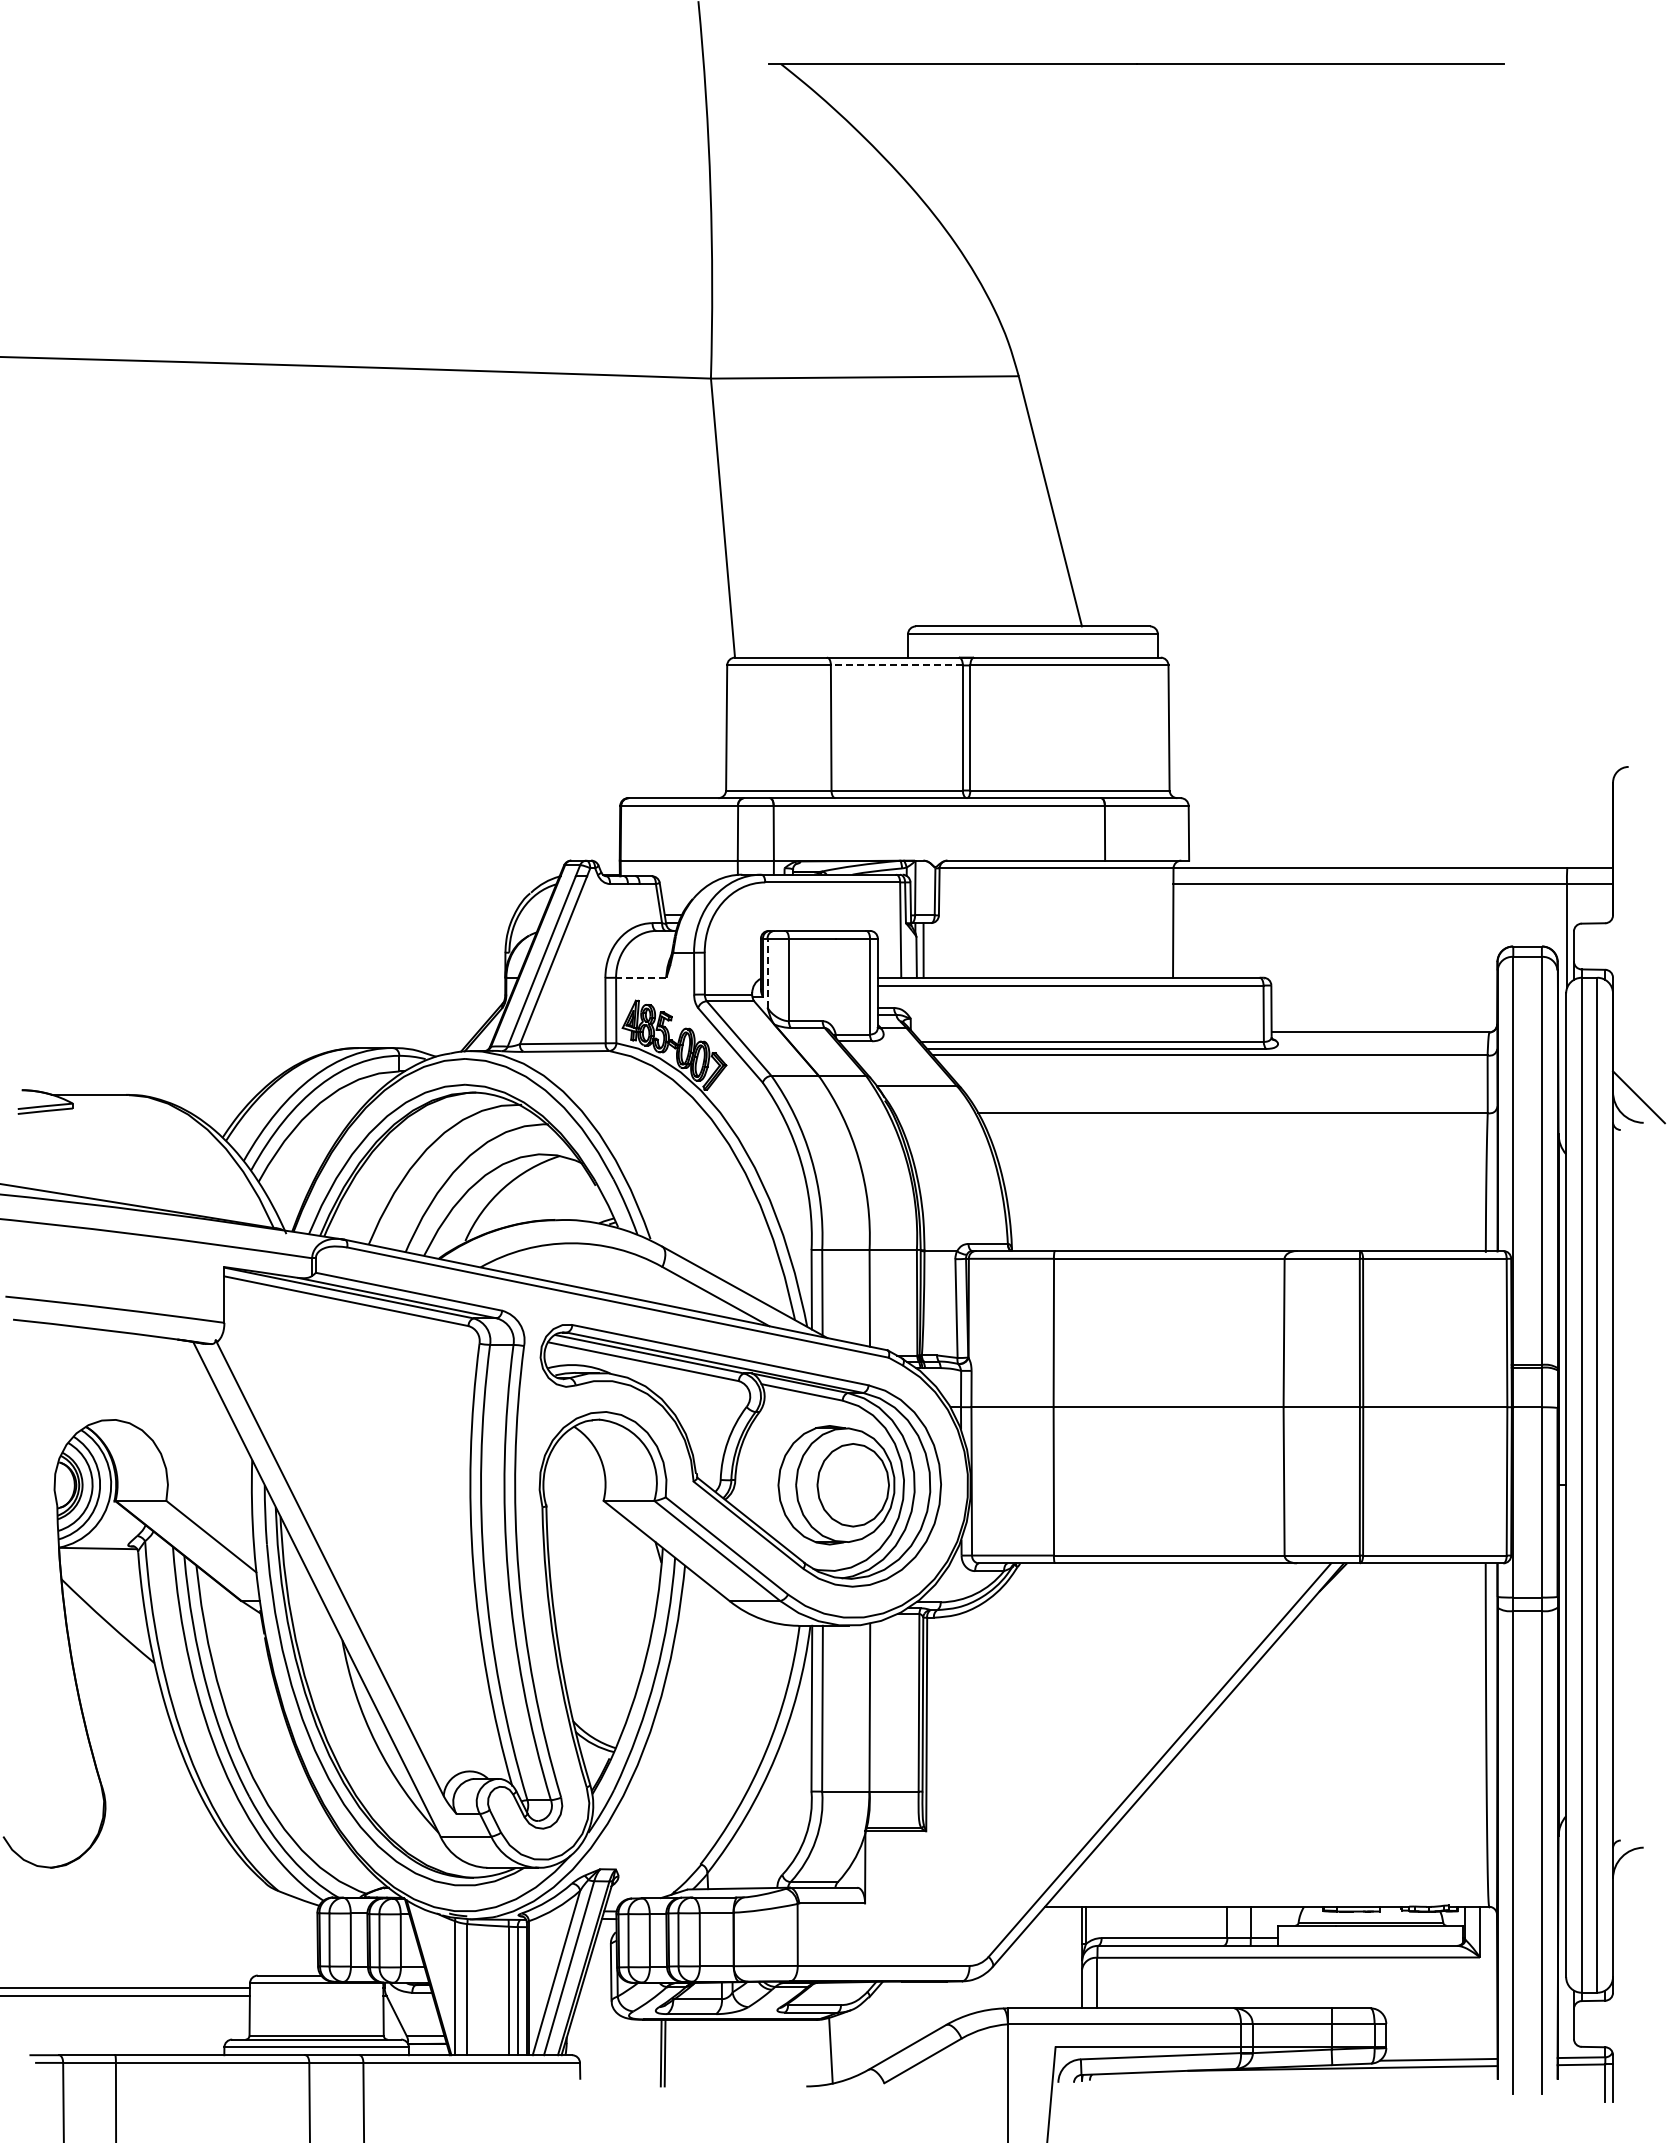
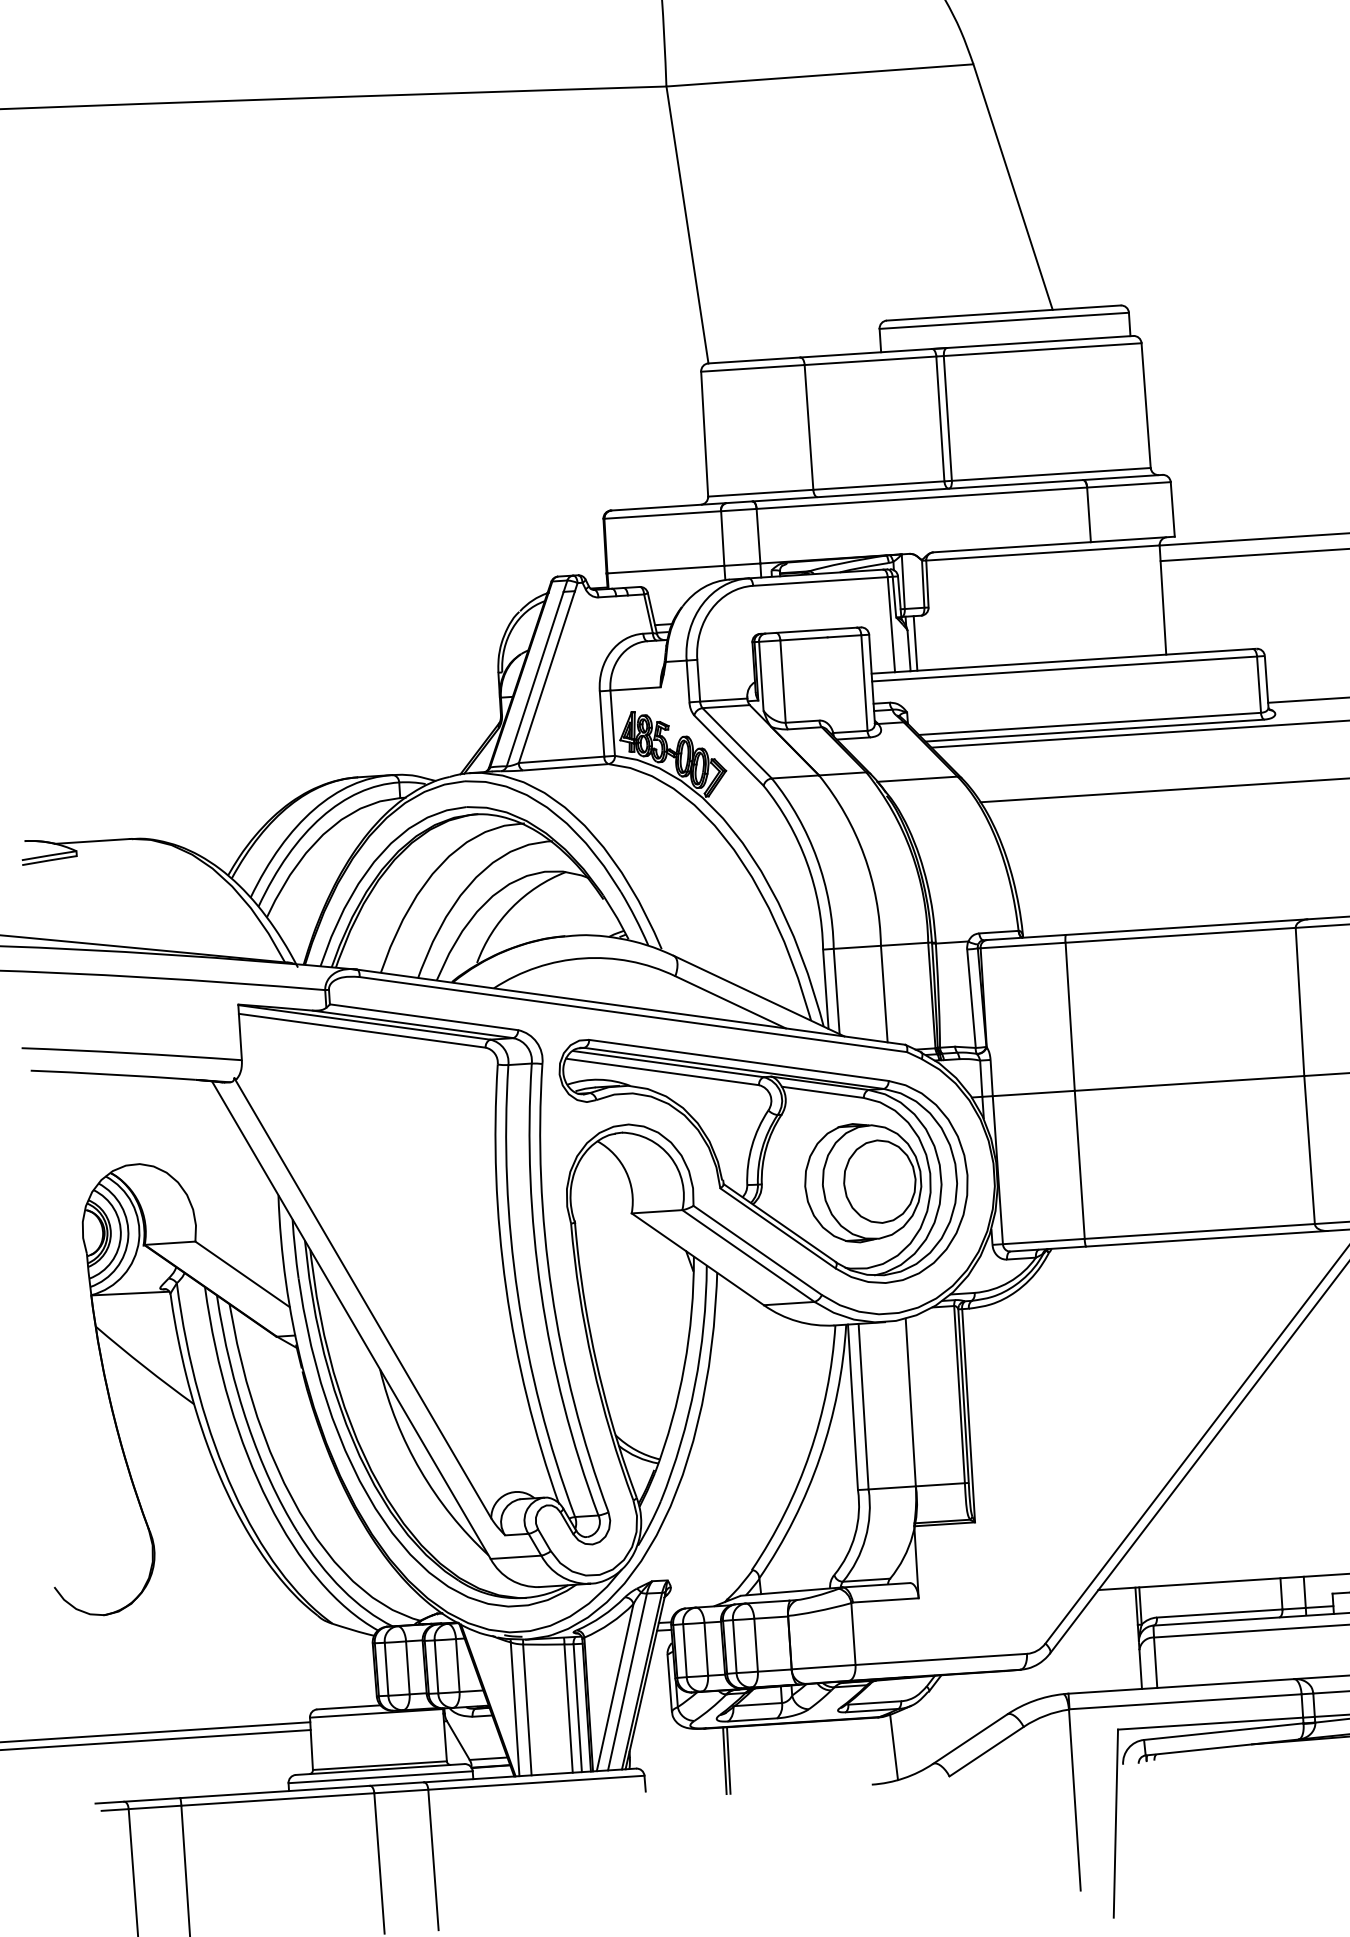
line: (896, 665) -> (870, 360), dashed -> solid
line: (767, 972) -> (761, 675), dashed -> solid
line: (640, 977) -> (634, 688), dashed -> solid

